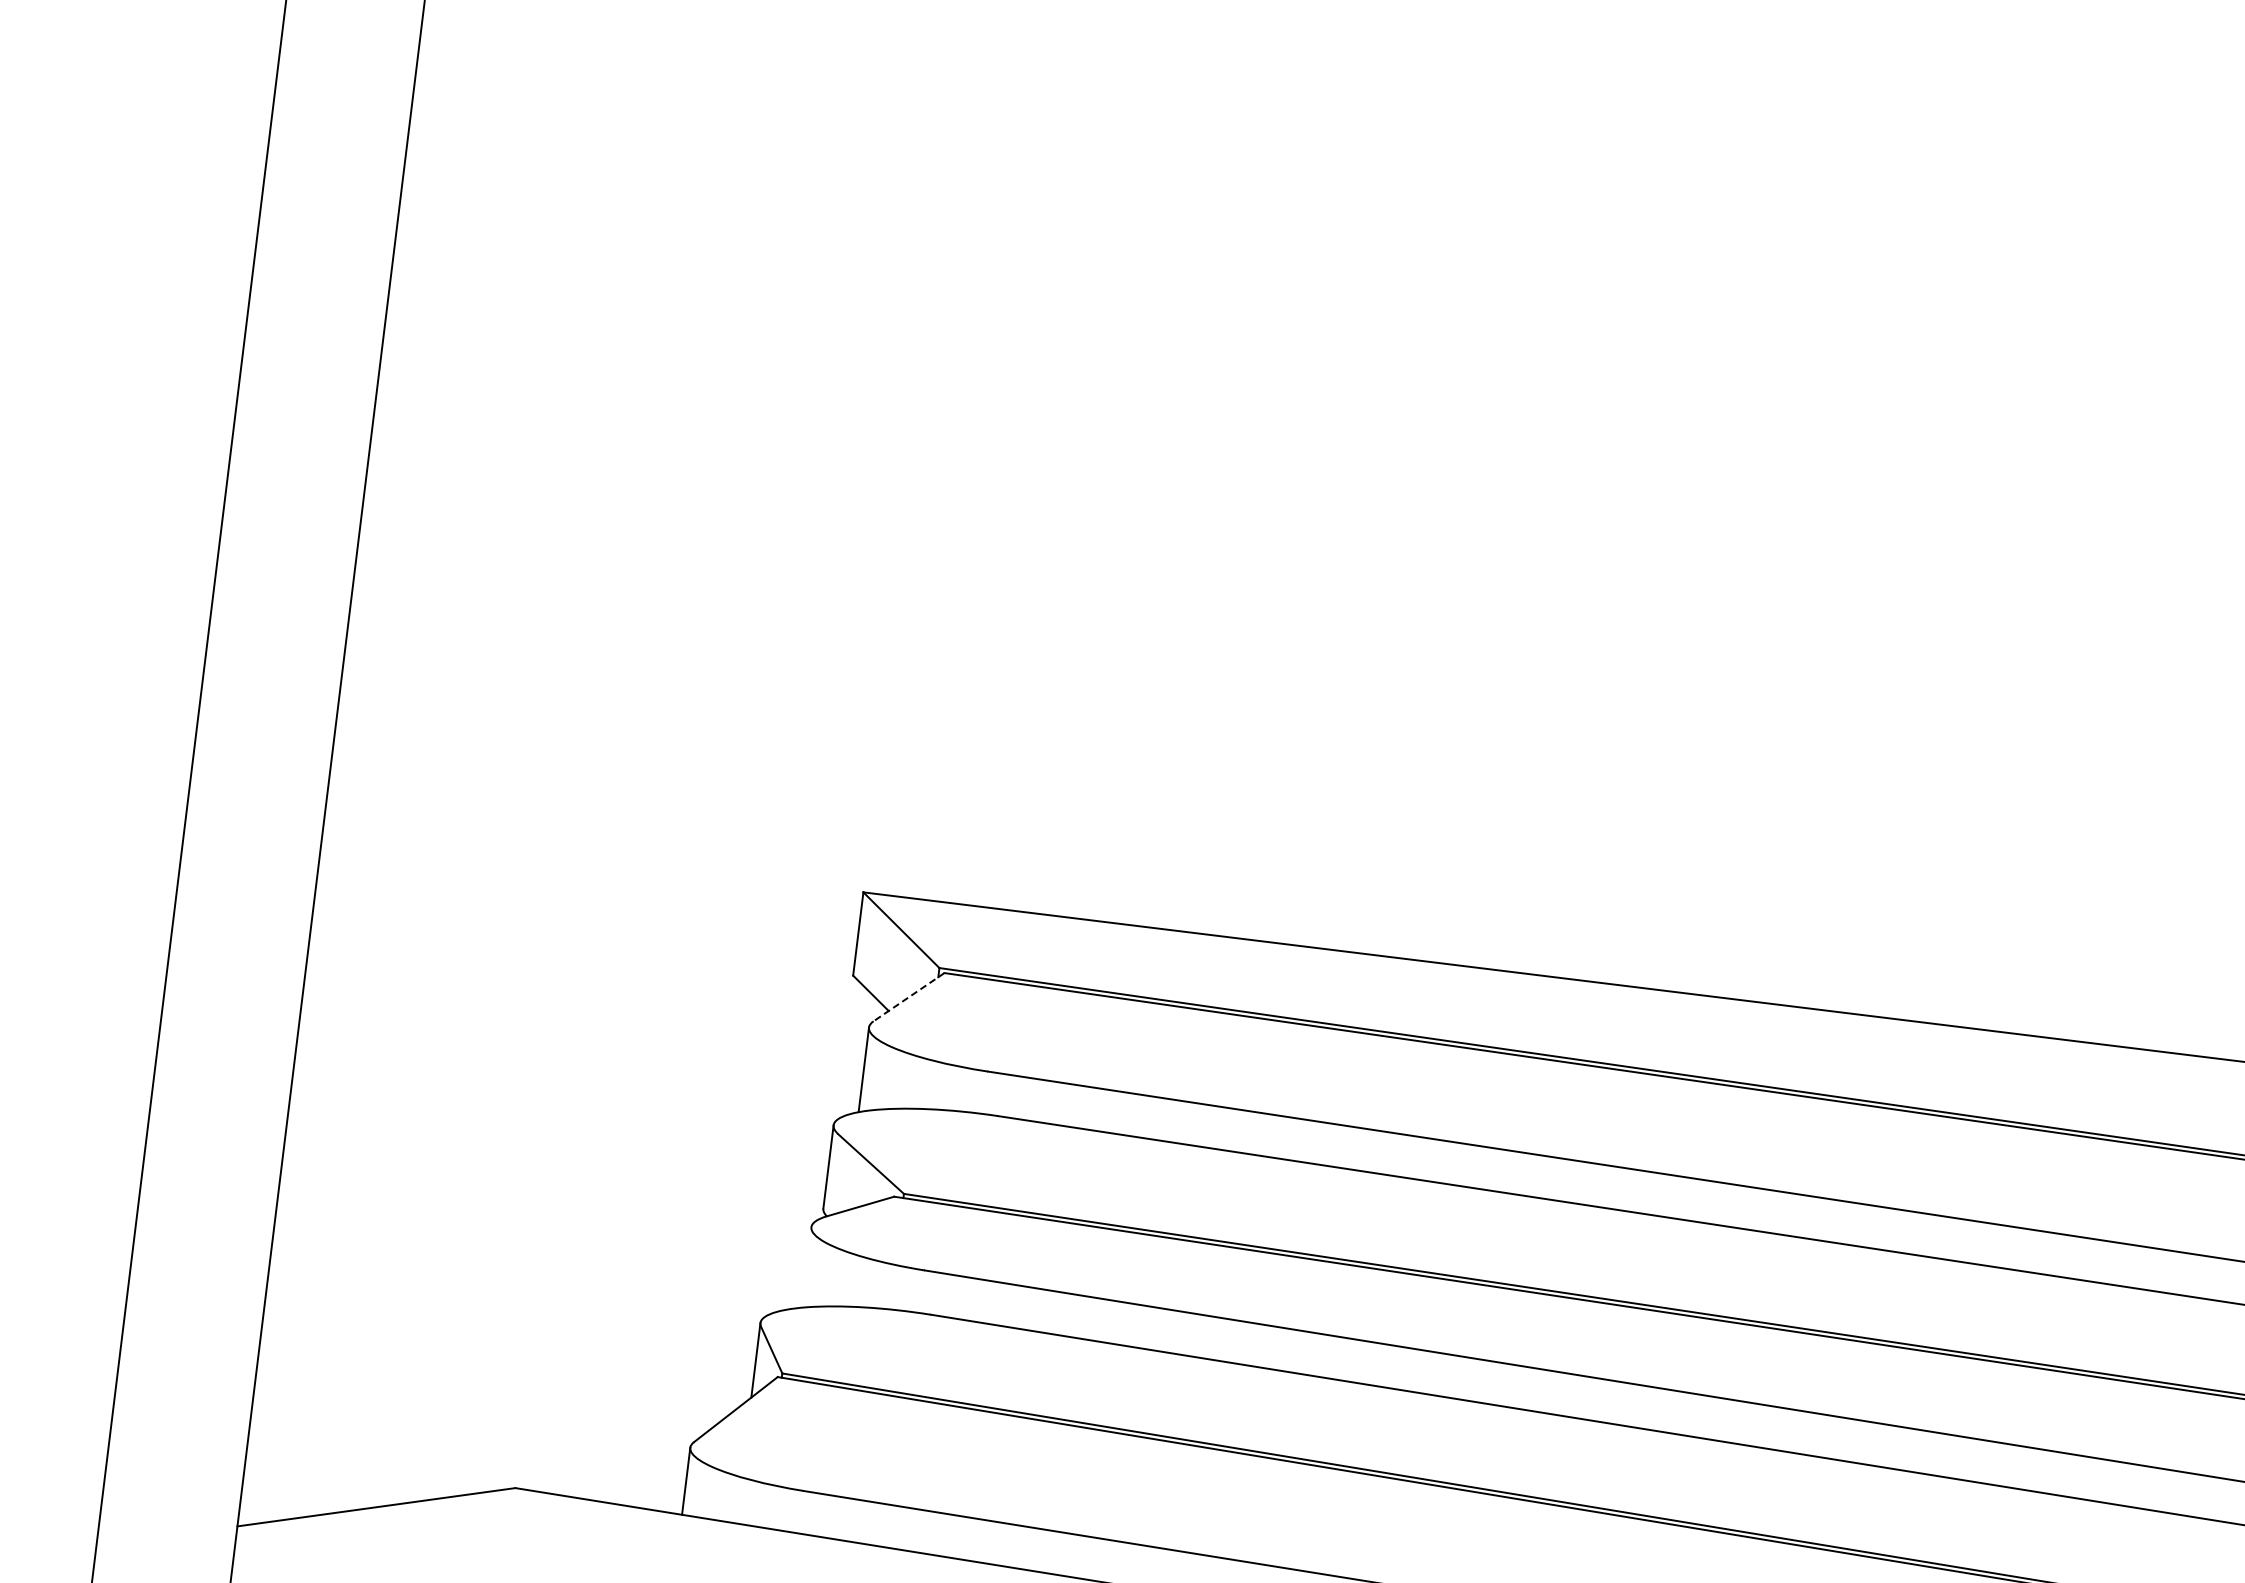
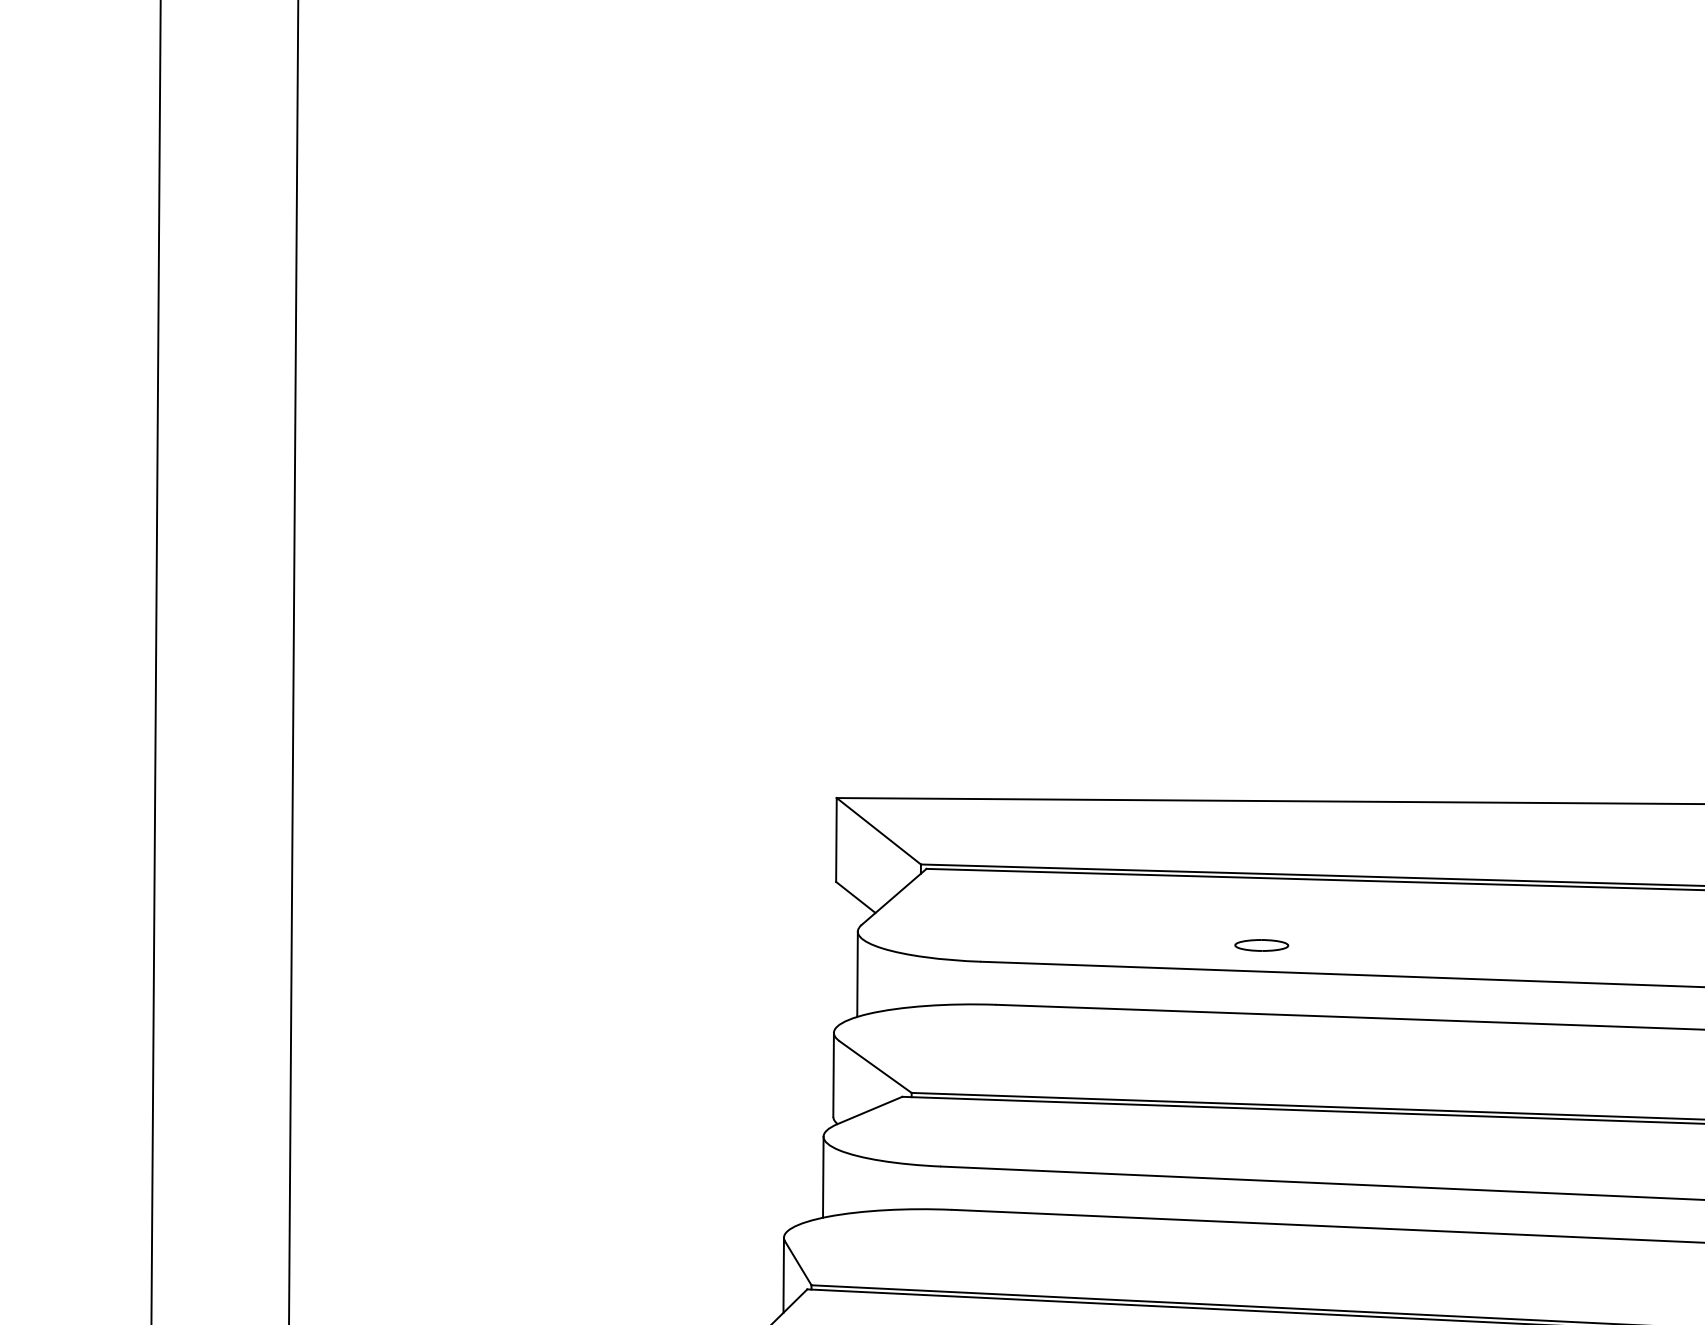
line: (909, 997) -> (894, 897), dashed -> solid
part: (1268, 1087) -> (1261, 945), added
line: (806, 1267) -> (823, 1177), added

